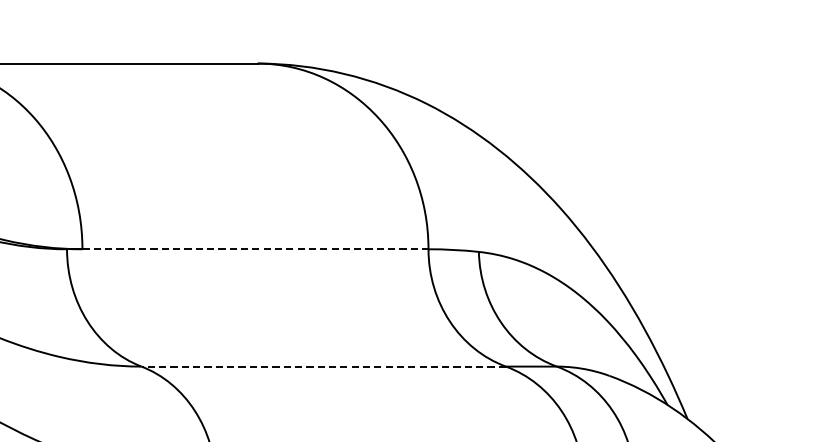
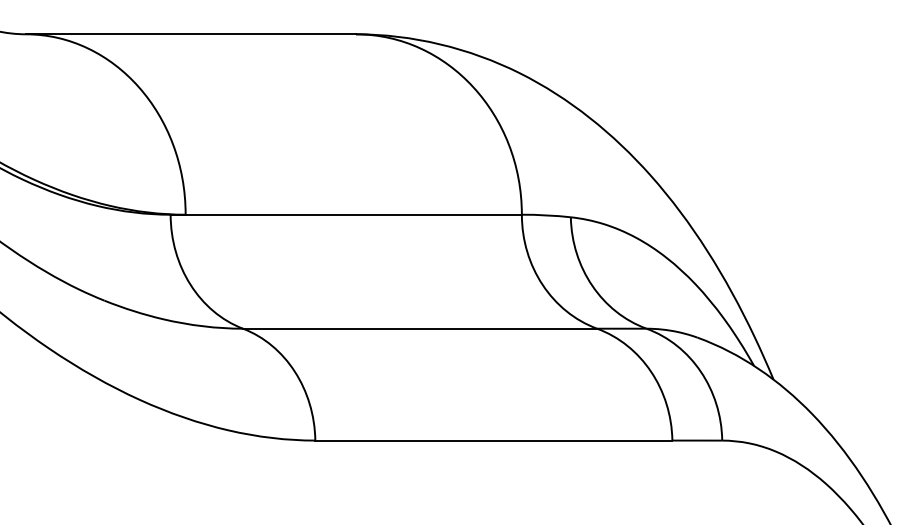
line: (256, 249) -> (354, 214), dashed -> solid
line: (323, 366) -> (419, 328), dashed -> solid

